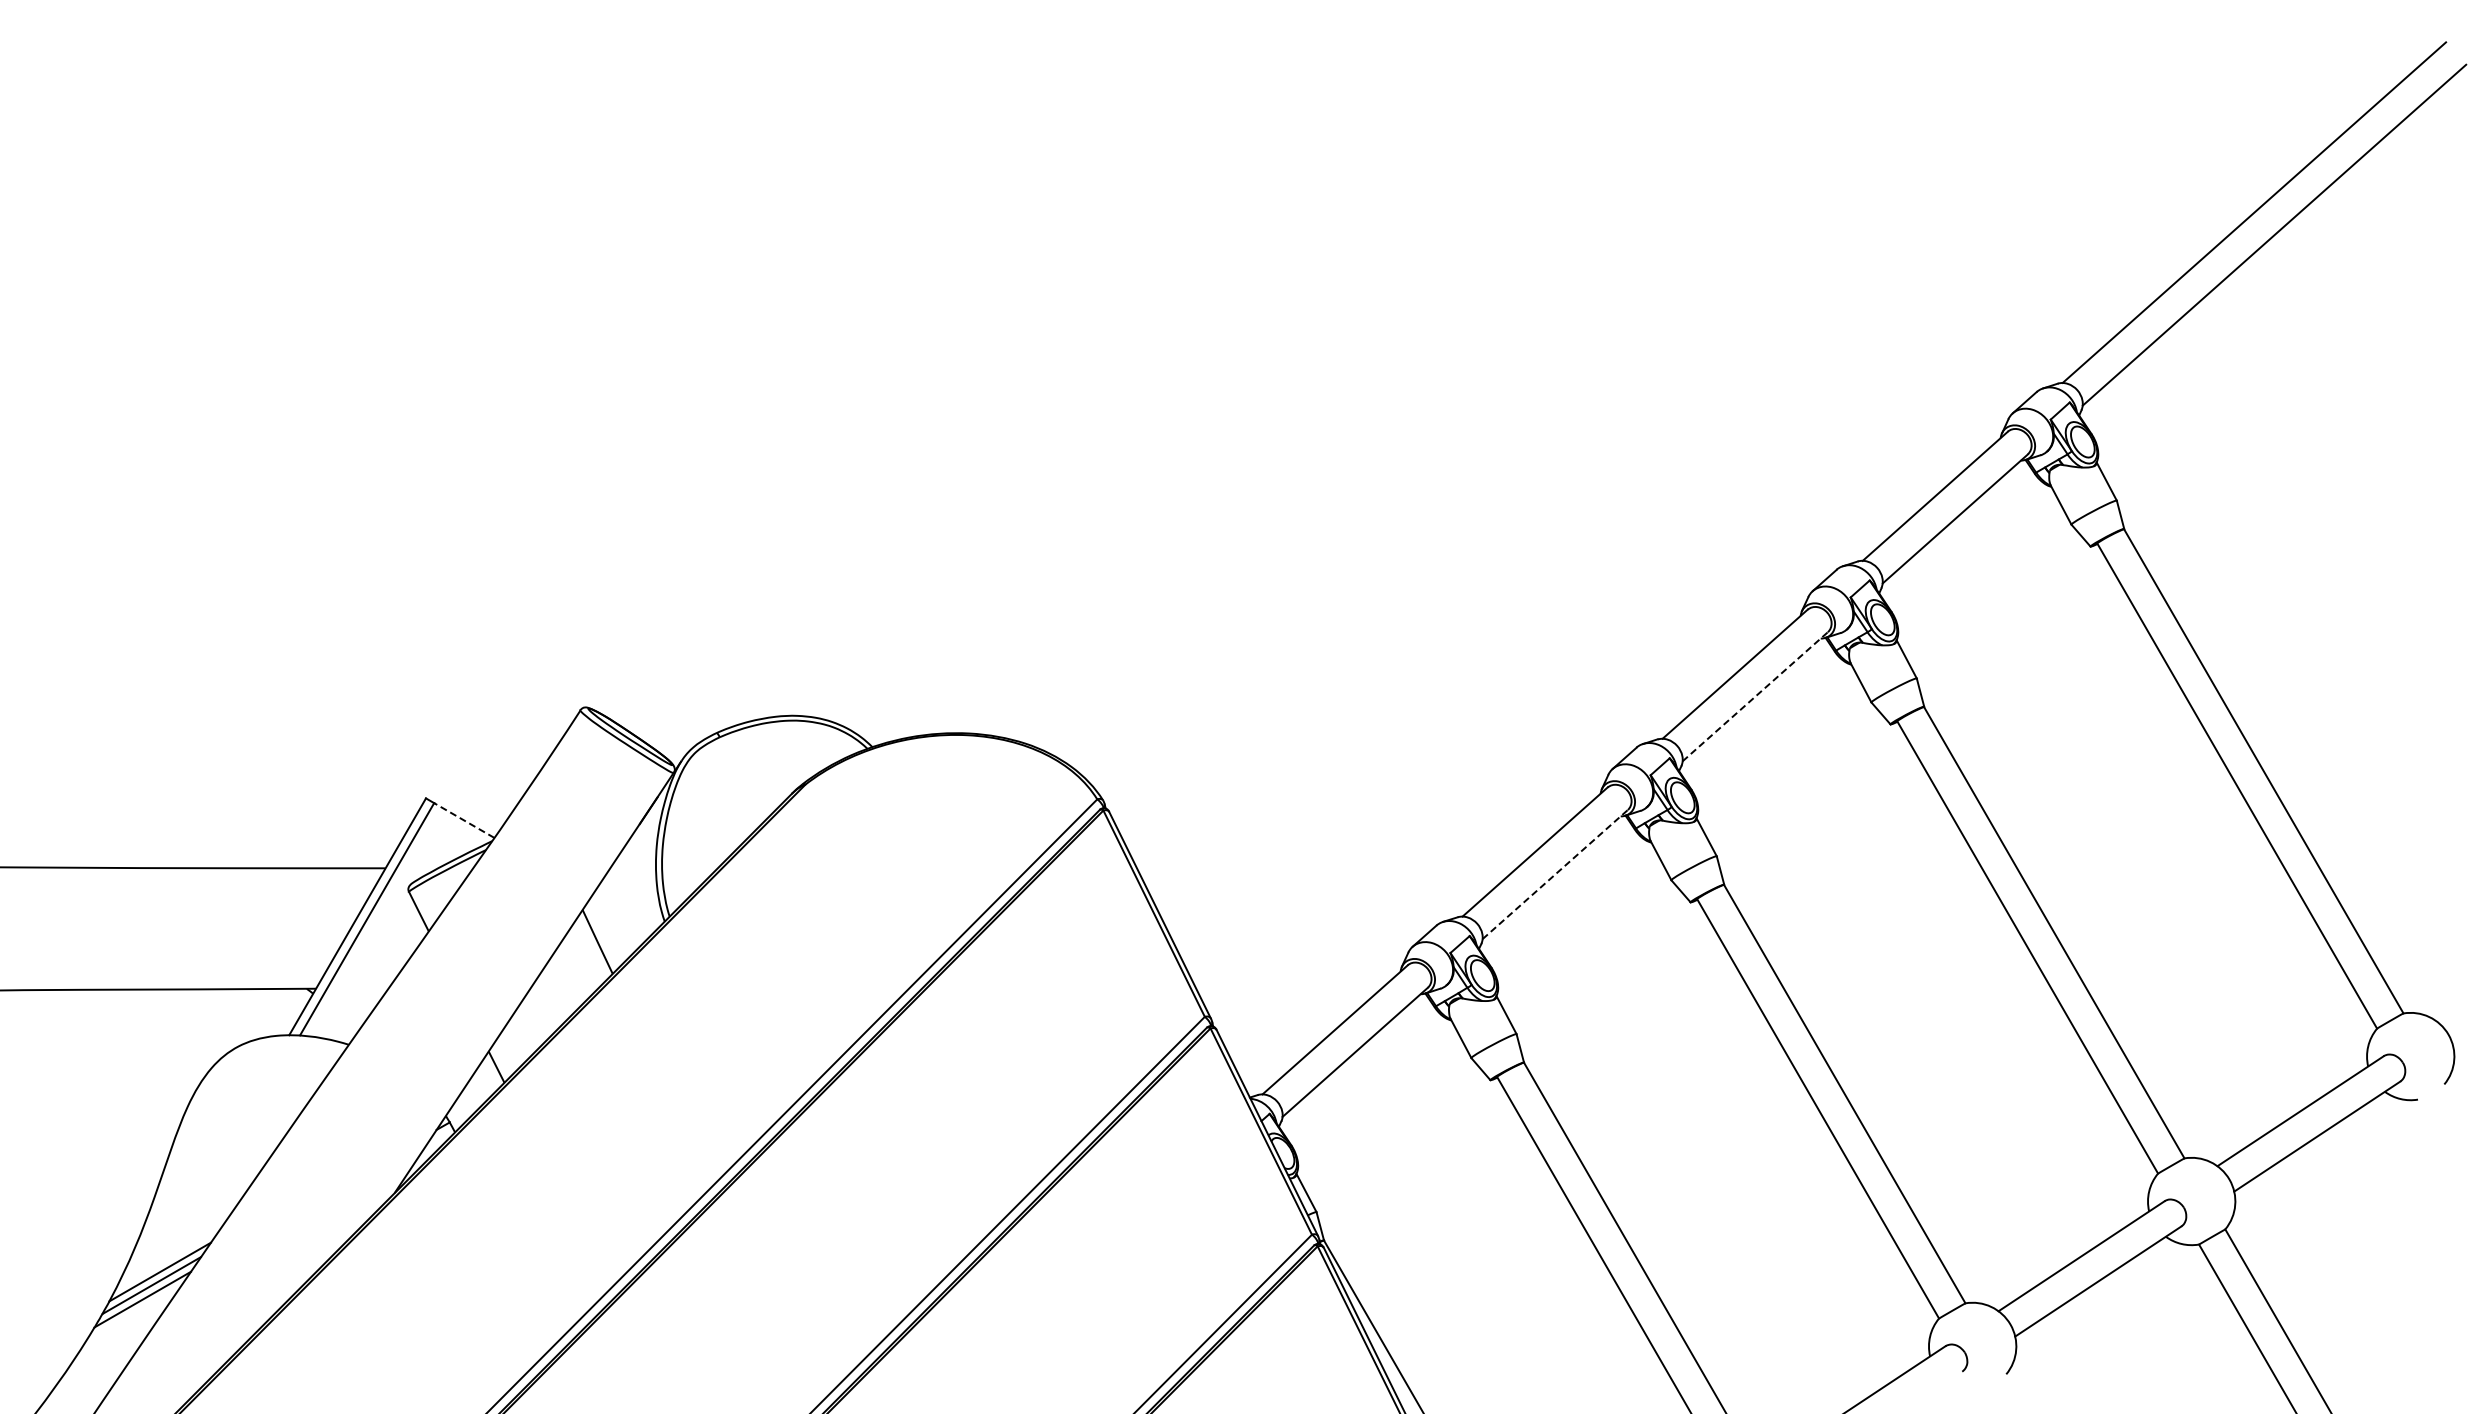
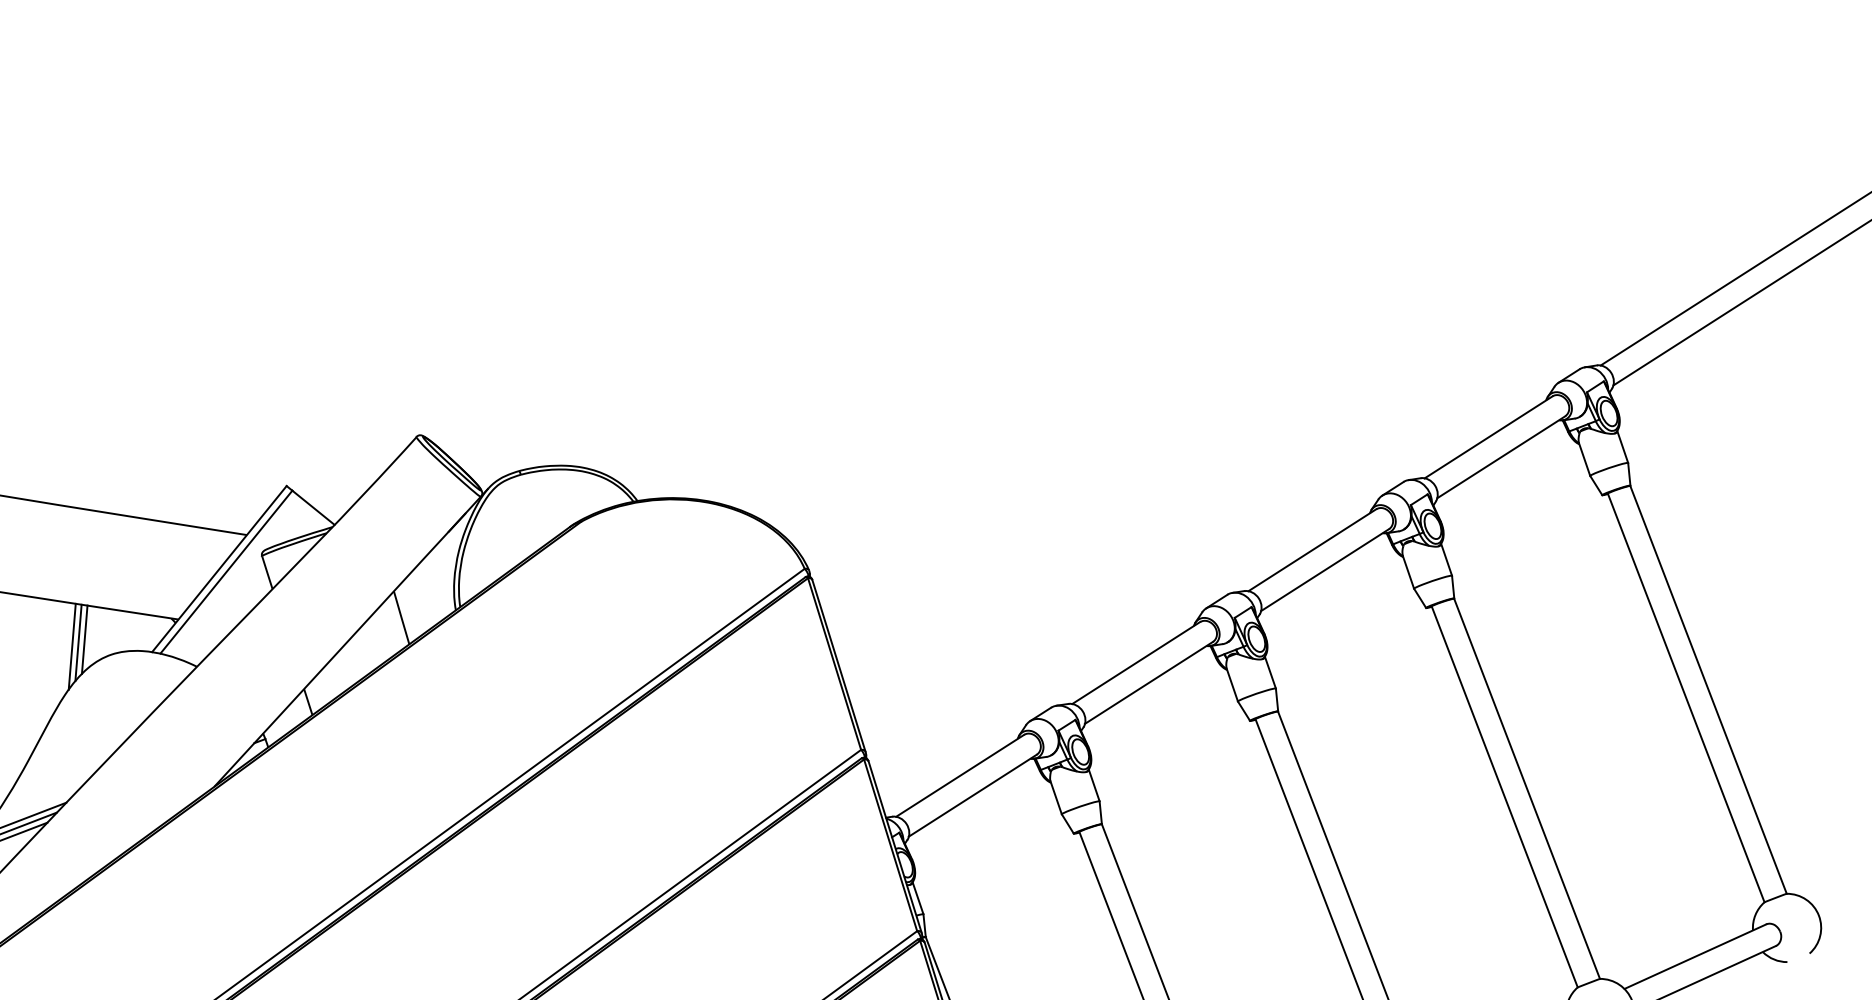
line: (1755, 696) -> (1325, 569), dashed -> solid
line: (464, 820) -> (313, 507), dashed -> solid
line: (1555, 874) -> (1149, 682), dashed -> solid
line: (201, 1032) -> (84, 639), added
line: (194, 1038) -> (78, 643), added
line: (187, 1044) -> (72, 646), added

